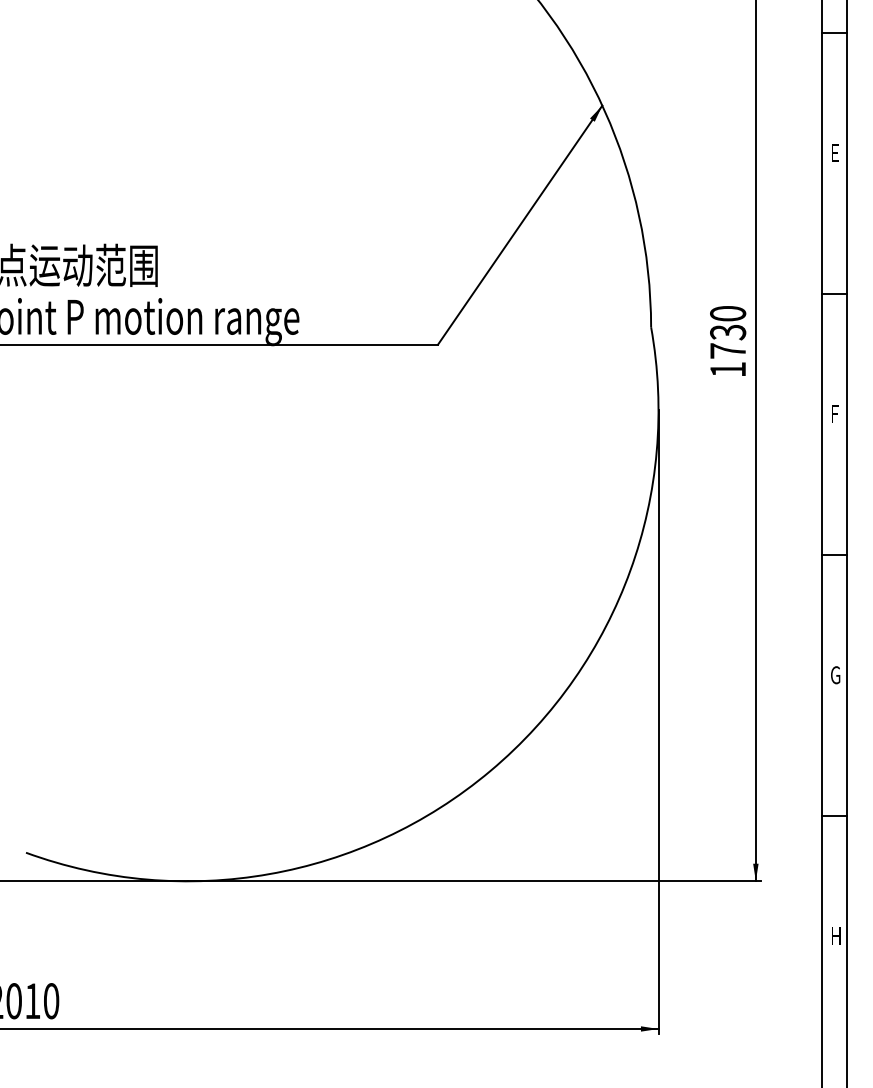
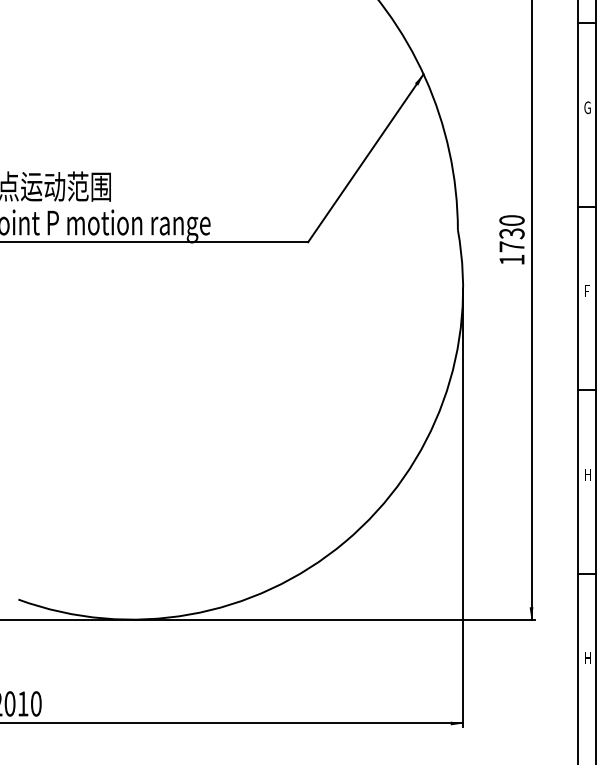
text: (835, 152) -> (587, 107), E -> G
text: (835, 674) -> (587, 474), G -> H

